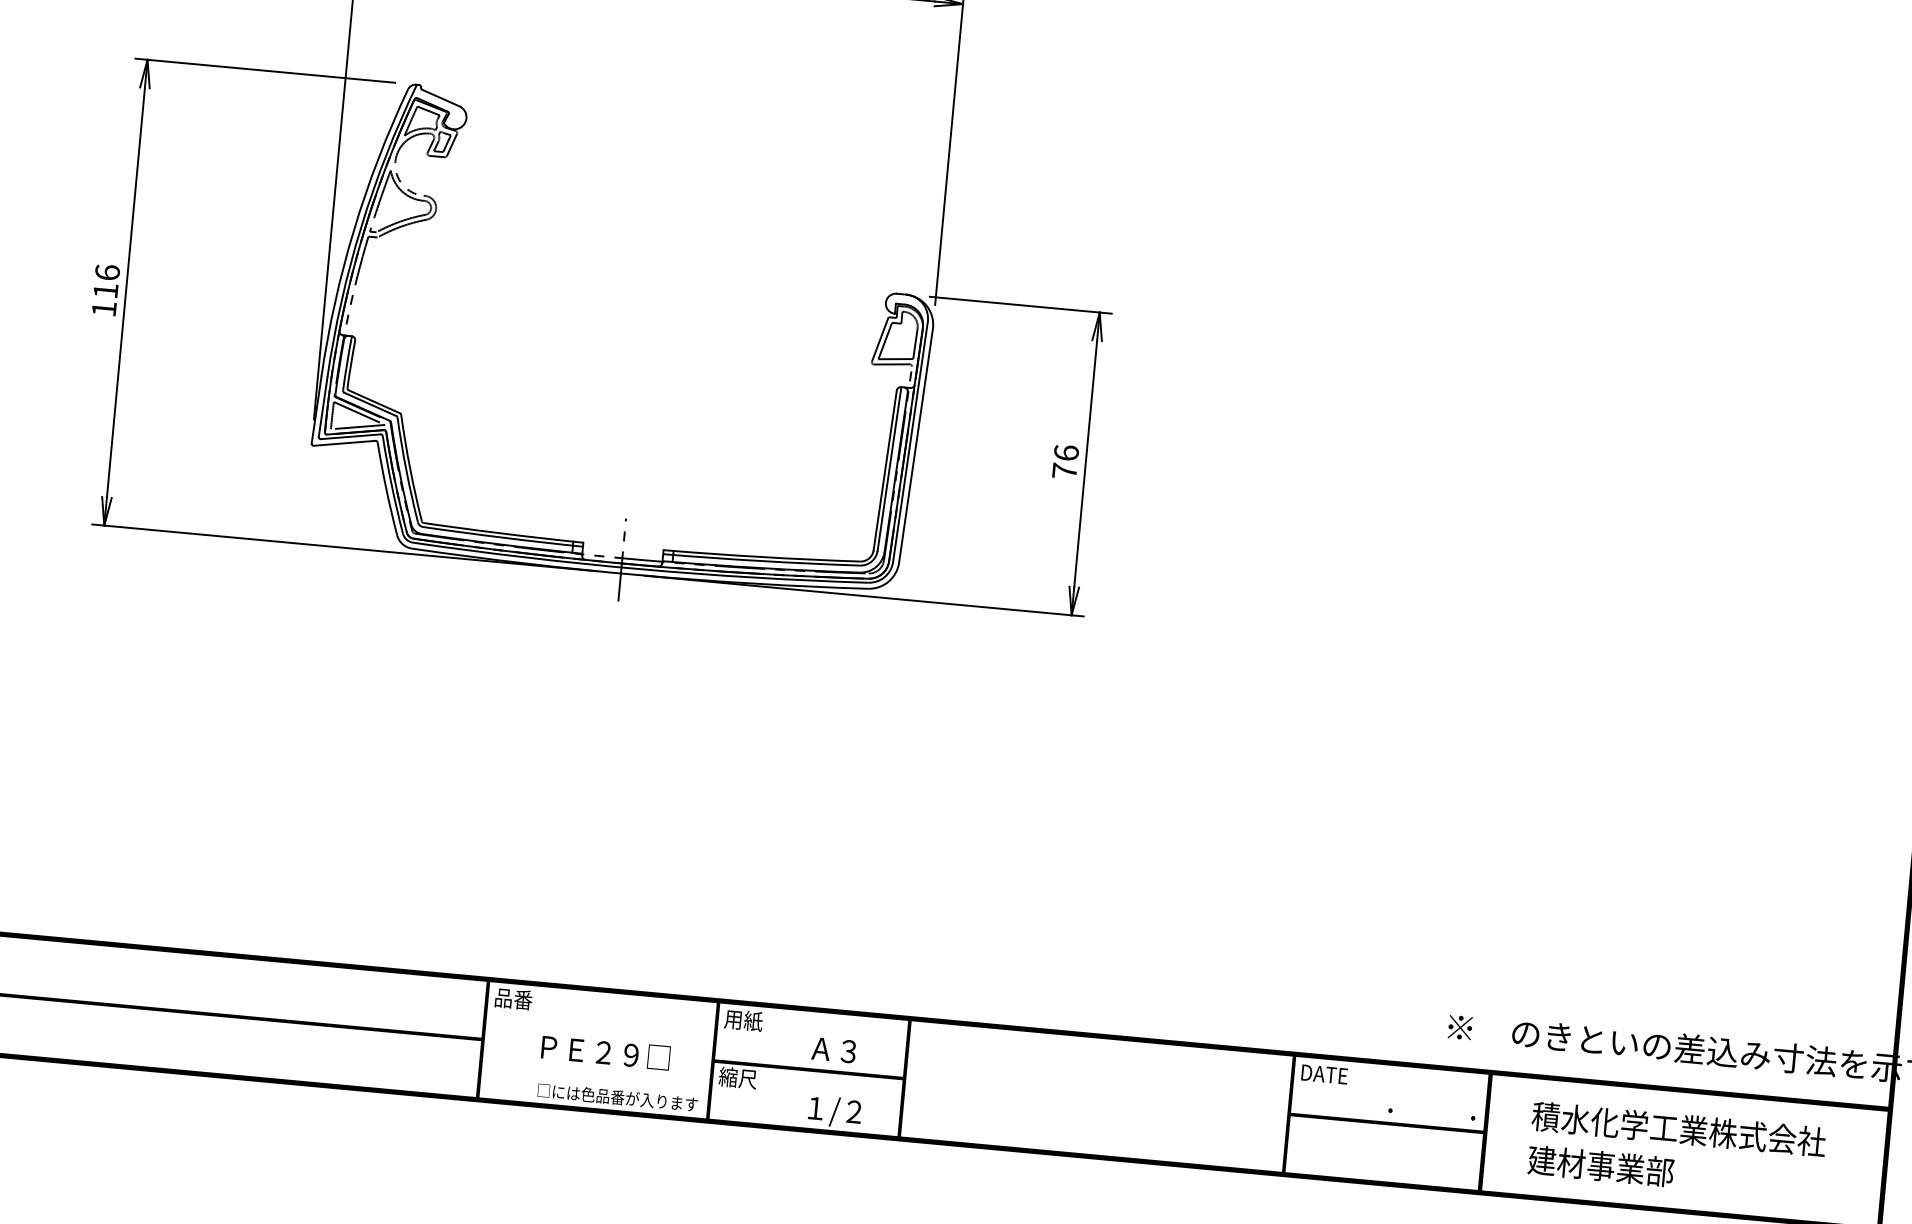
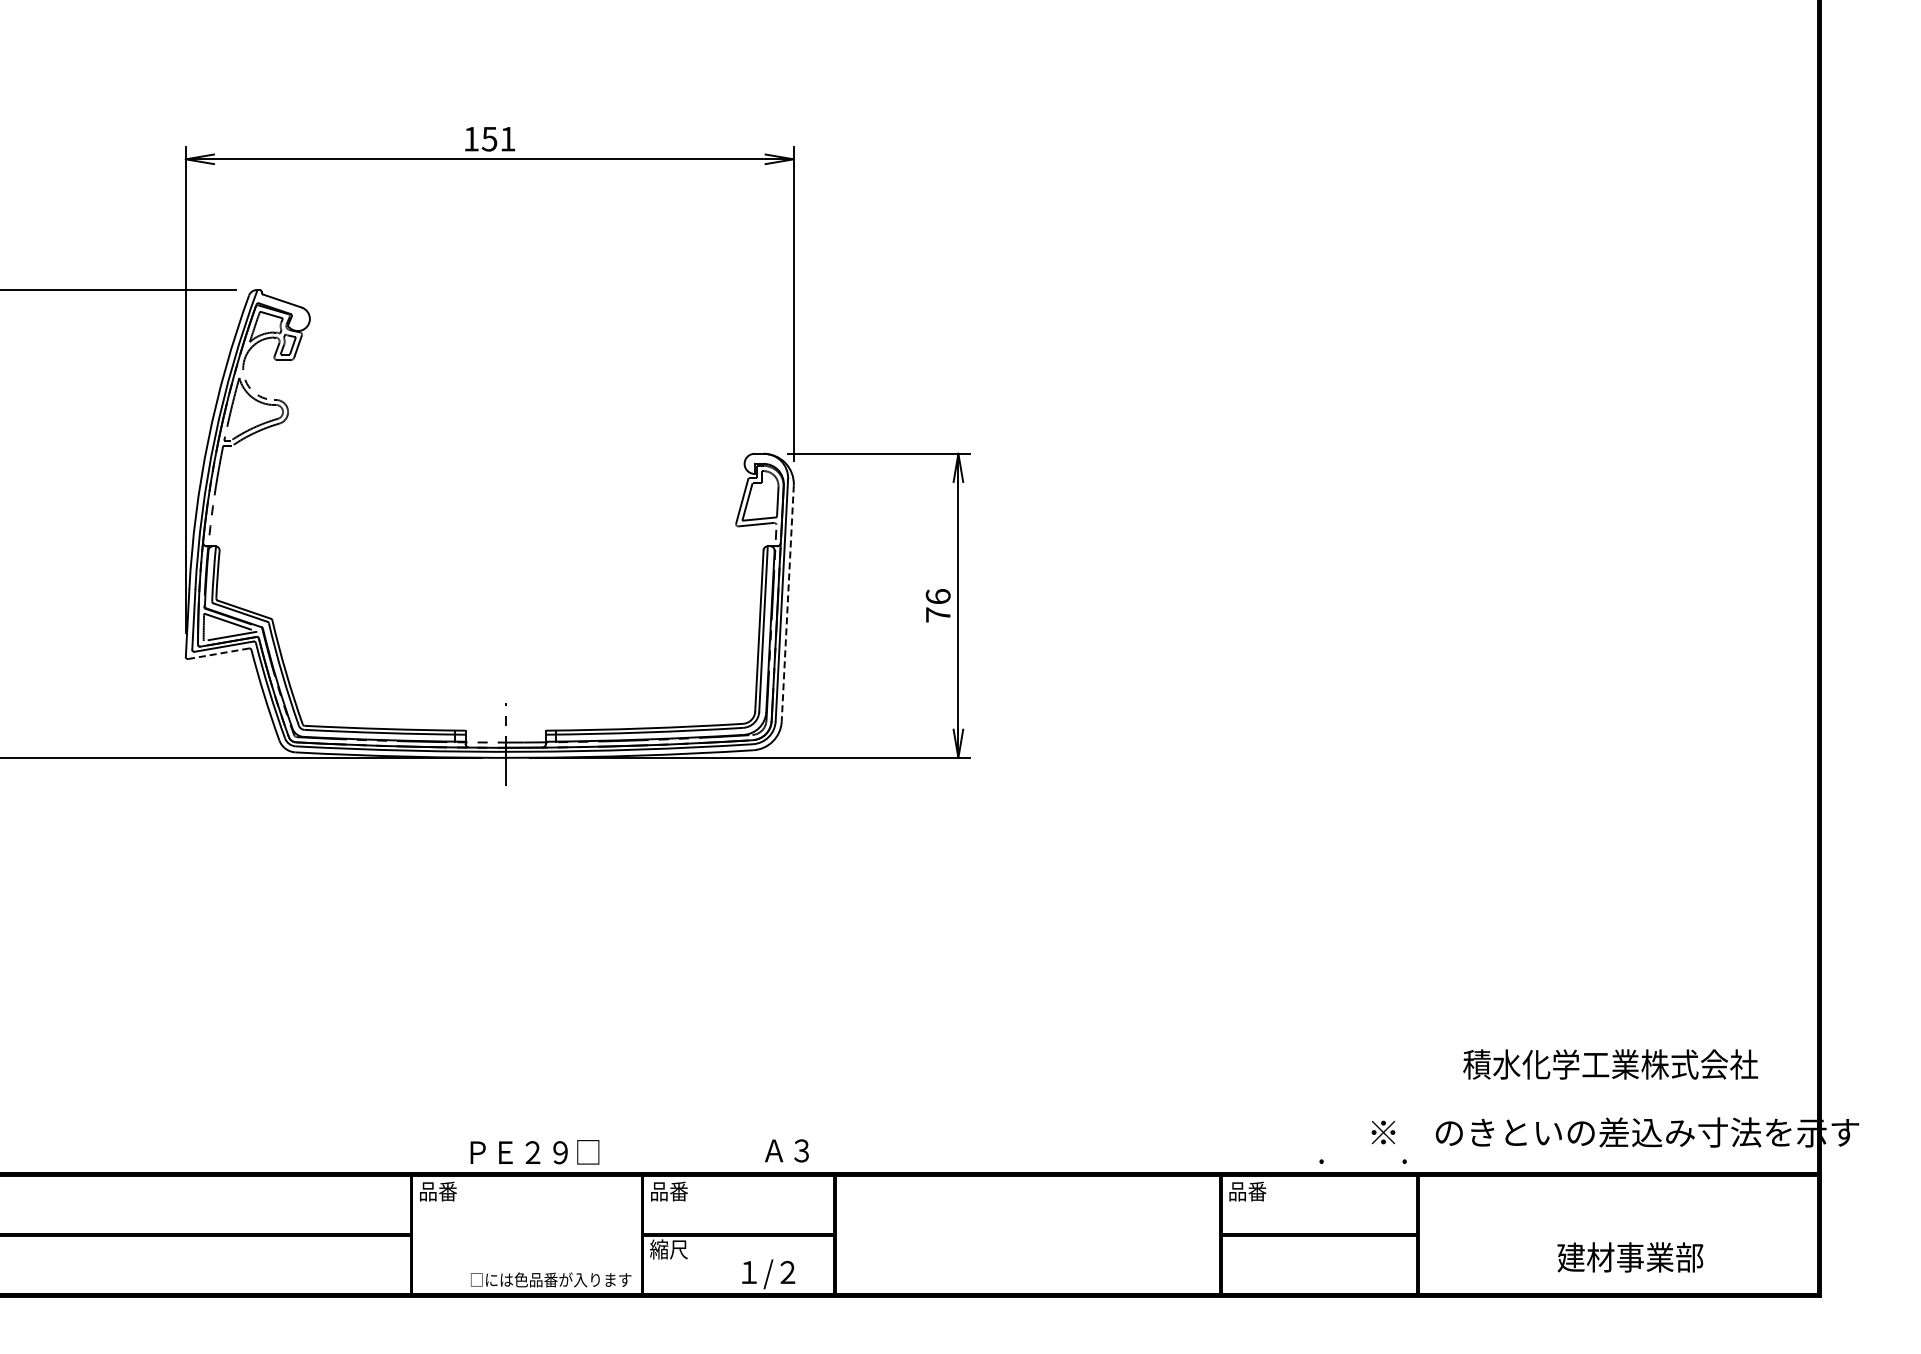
line: (344, 443) -> (218, 653), solid -> dashed
line: (915, 446) -> (787, 604), solid -> dashed
text: (743, 1020) -> (669, 1191), 用紙 -> 品番
text: (833, 1049) -> (786, 1150), moved
text: (605, 1052) -> (534, 1152), moved
text: (1324, 1074) -> (1252, 1191), DATE -> 品番
text: (1431, 1114) -> (1362, 1161), moved
text: (1678, 1129) -> (1610, 1064), moved
text: (1601, 1166) -> (1630, 1257), moved

